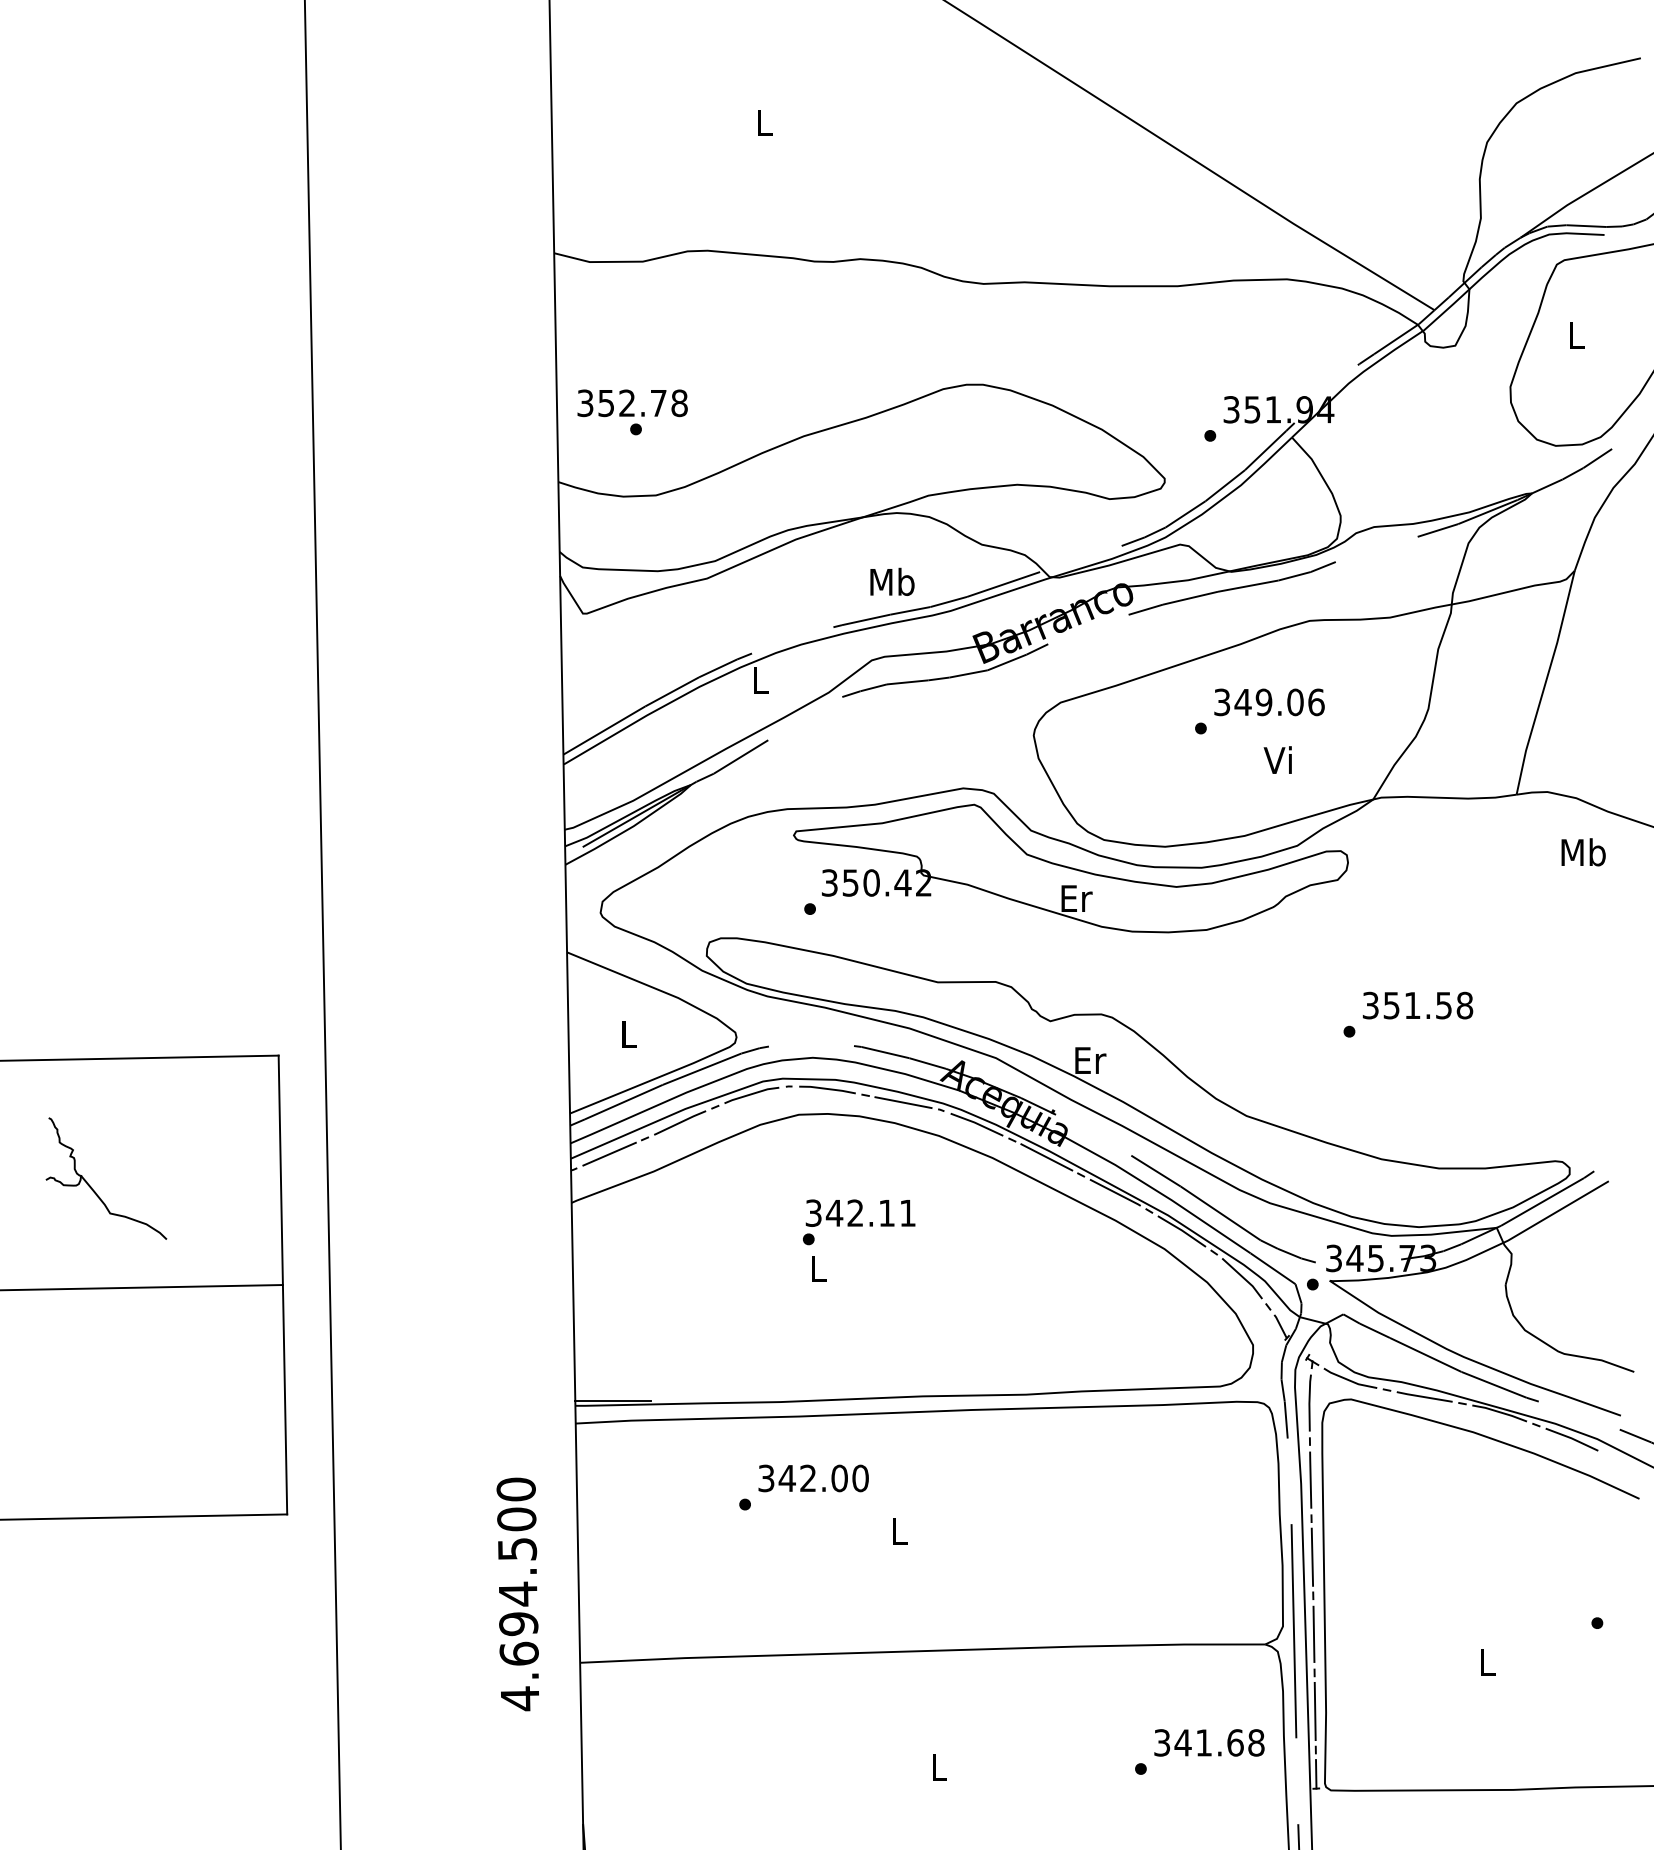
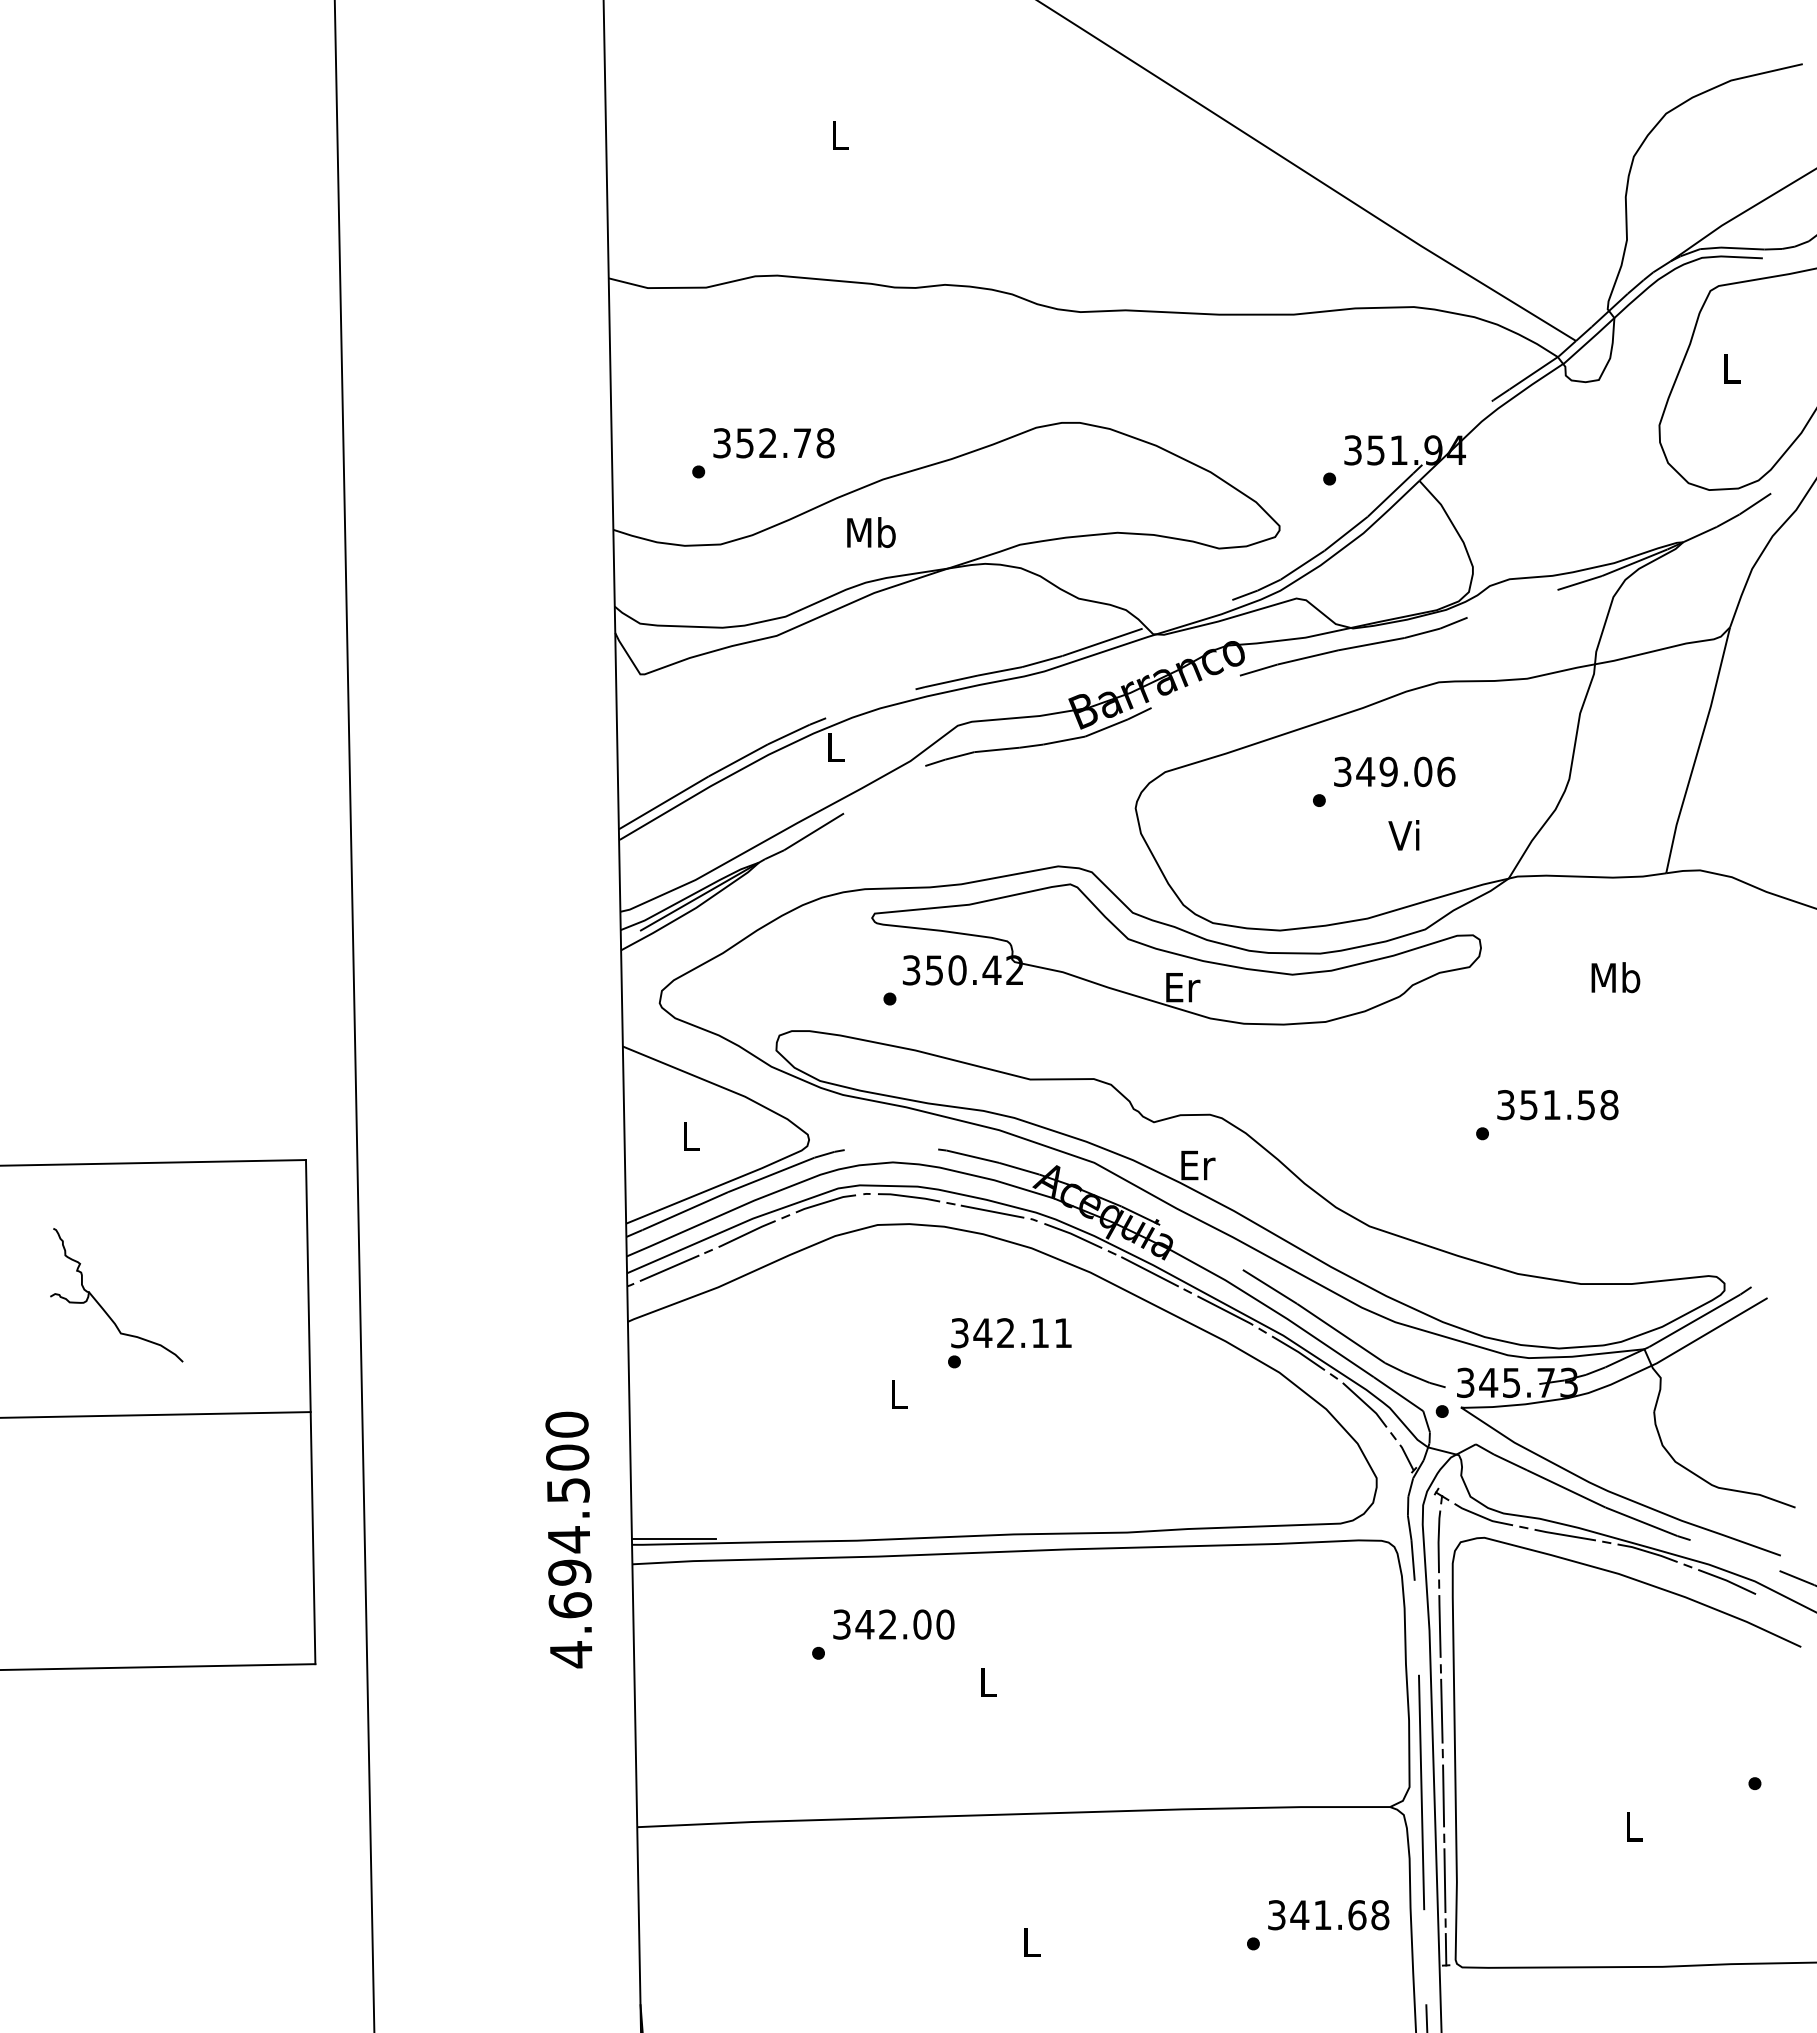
text: (632, 403) -> (773, 443), moved
text: (892, 581) -> (871, 532), moved
text: (1583, 852) -> (1615, 977), moved
text: (858, 1222) -> (1009, 1343), moved
text: (517, 1593) -> (568, 1539), moved

